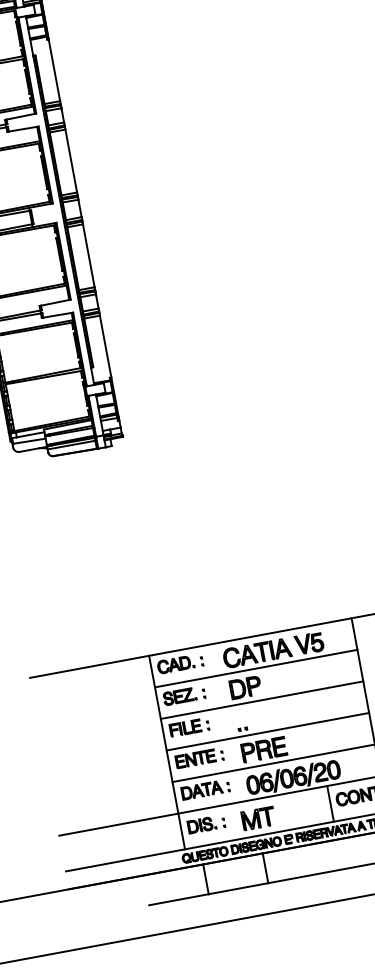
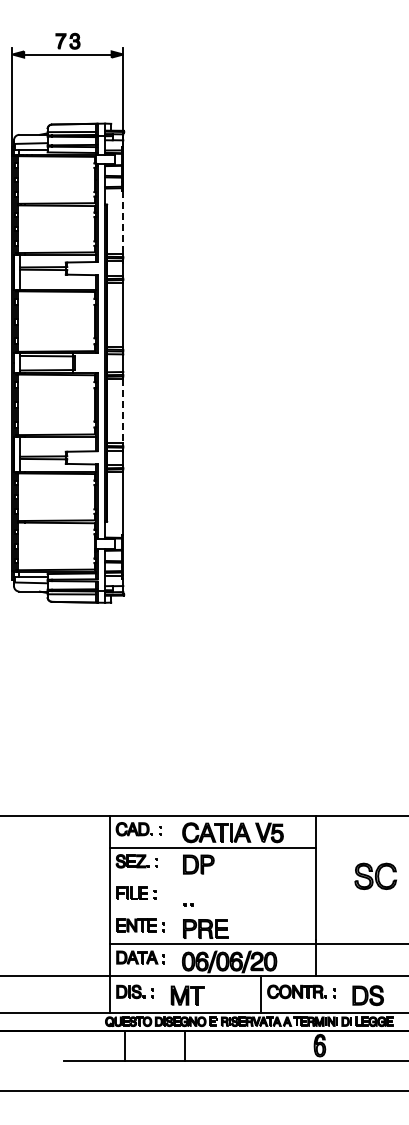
line: (54, 71) -> (123, 223), solid -> dashed
line: (89, 255) -> (123, 411), solid -> dashed
line: (261, 699) -> (212, 879), removed
line: (267, 731) -> (212, 911), removed

